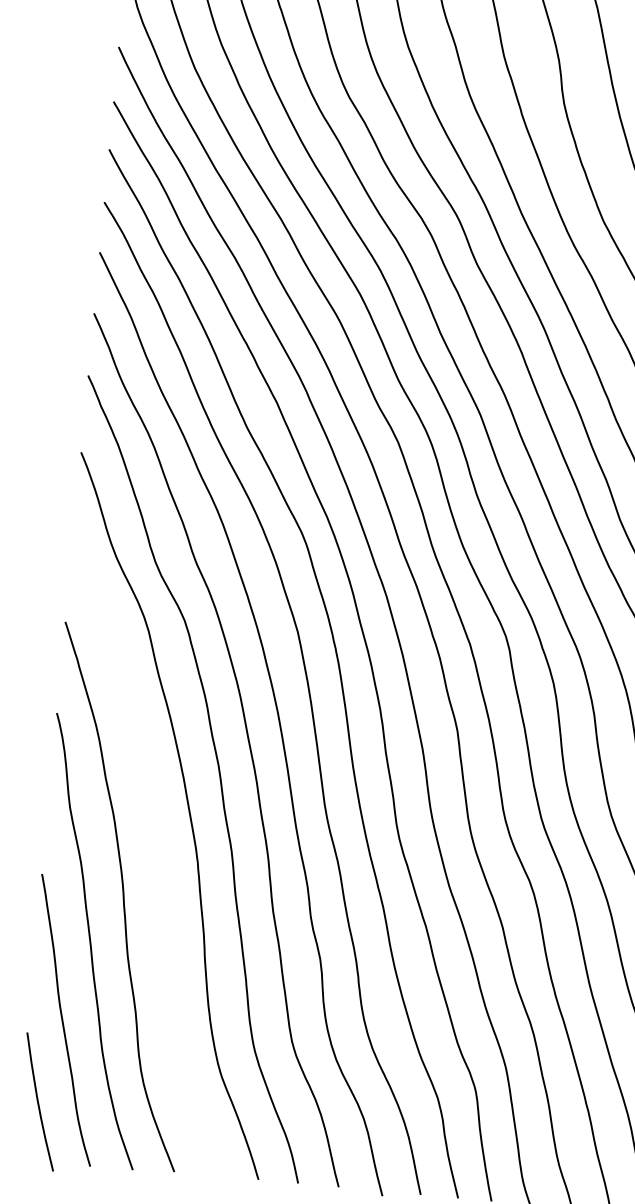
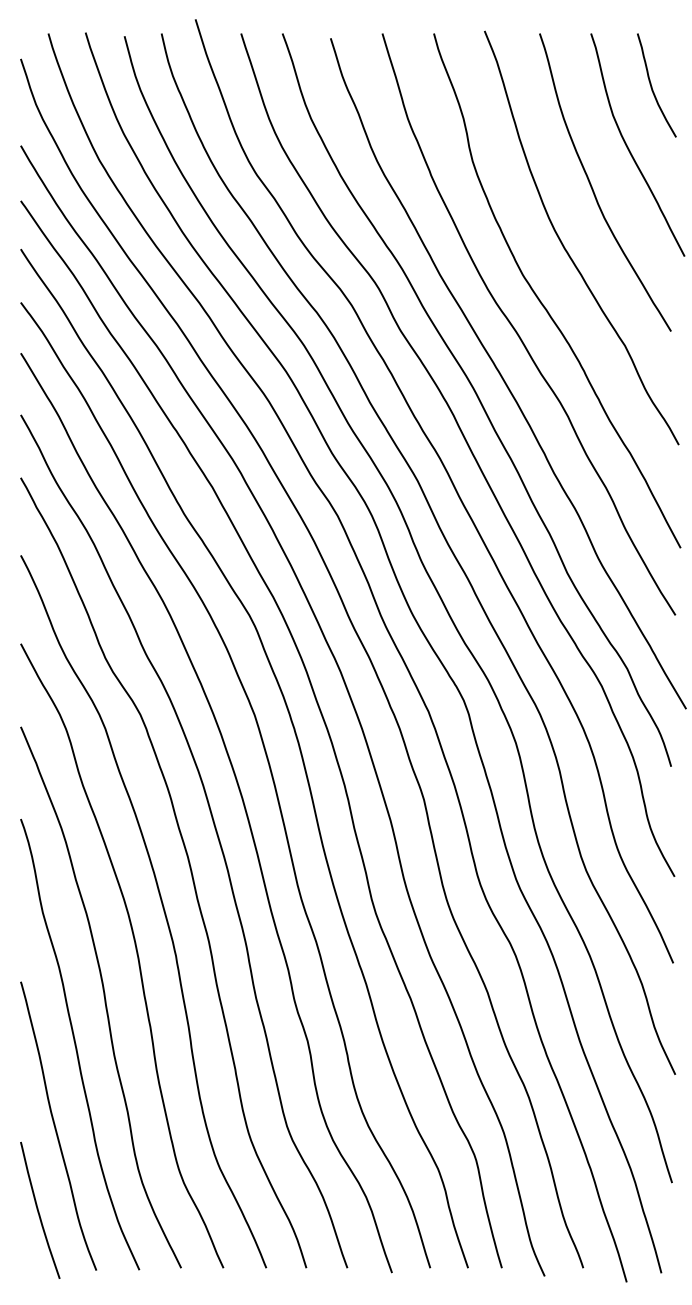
curve: (158, 857) -> (136, 954), added

